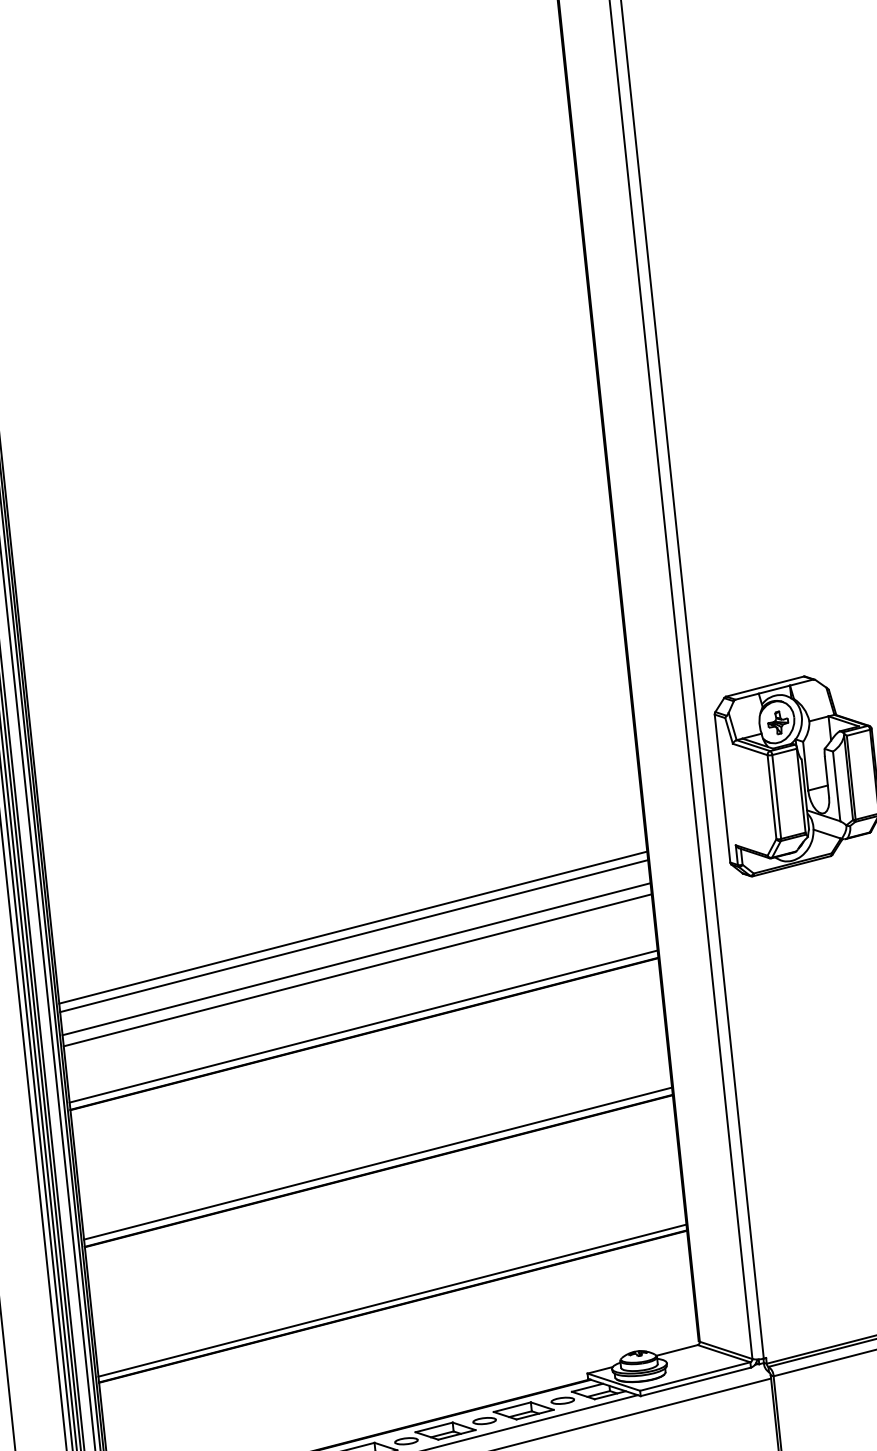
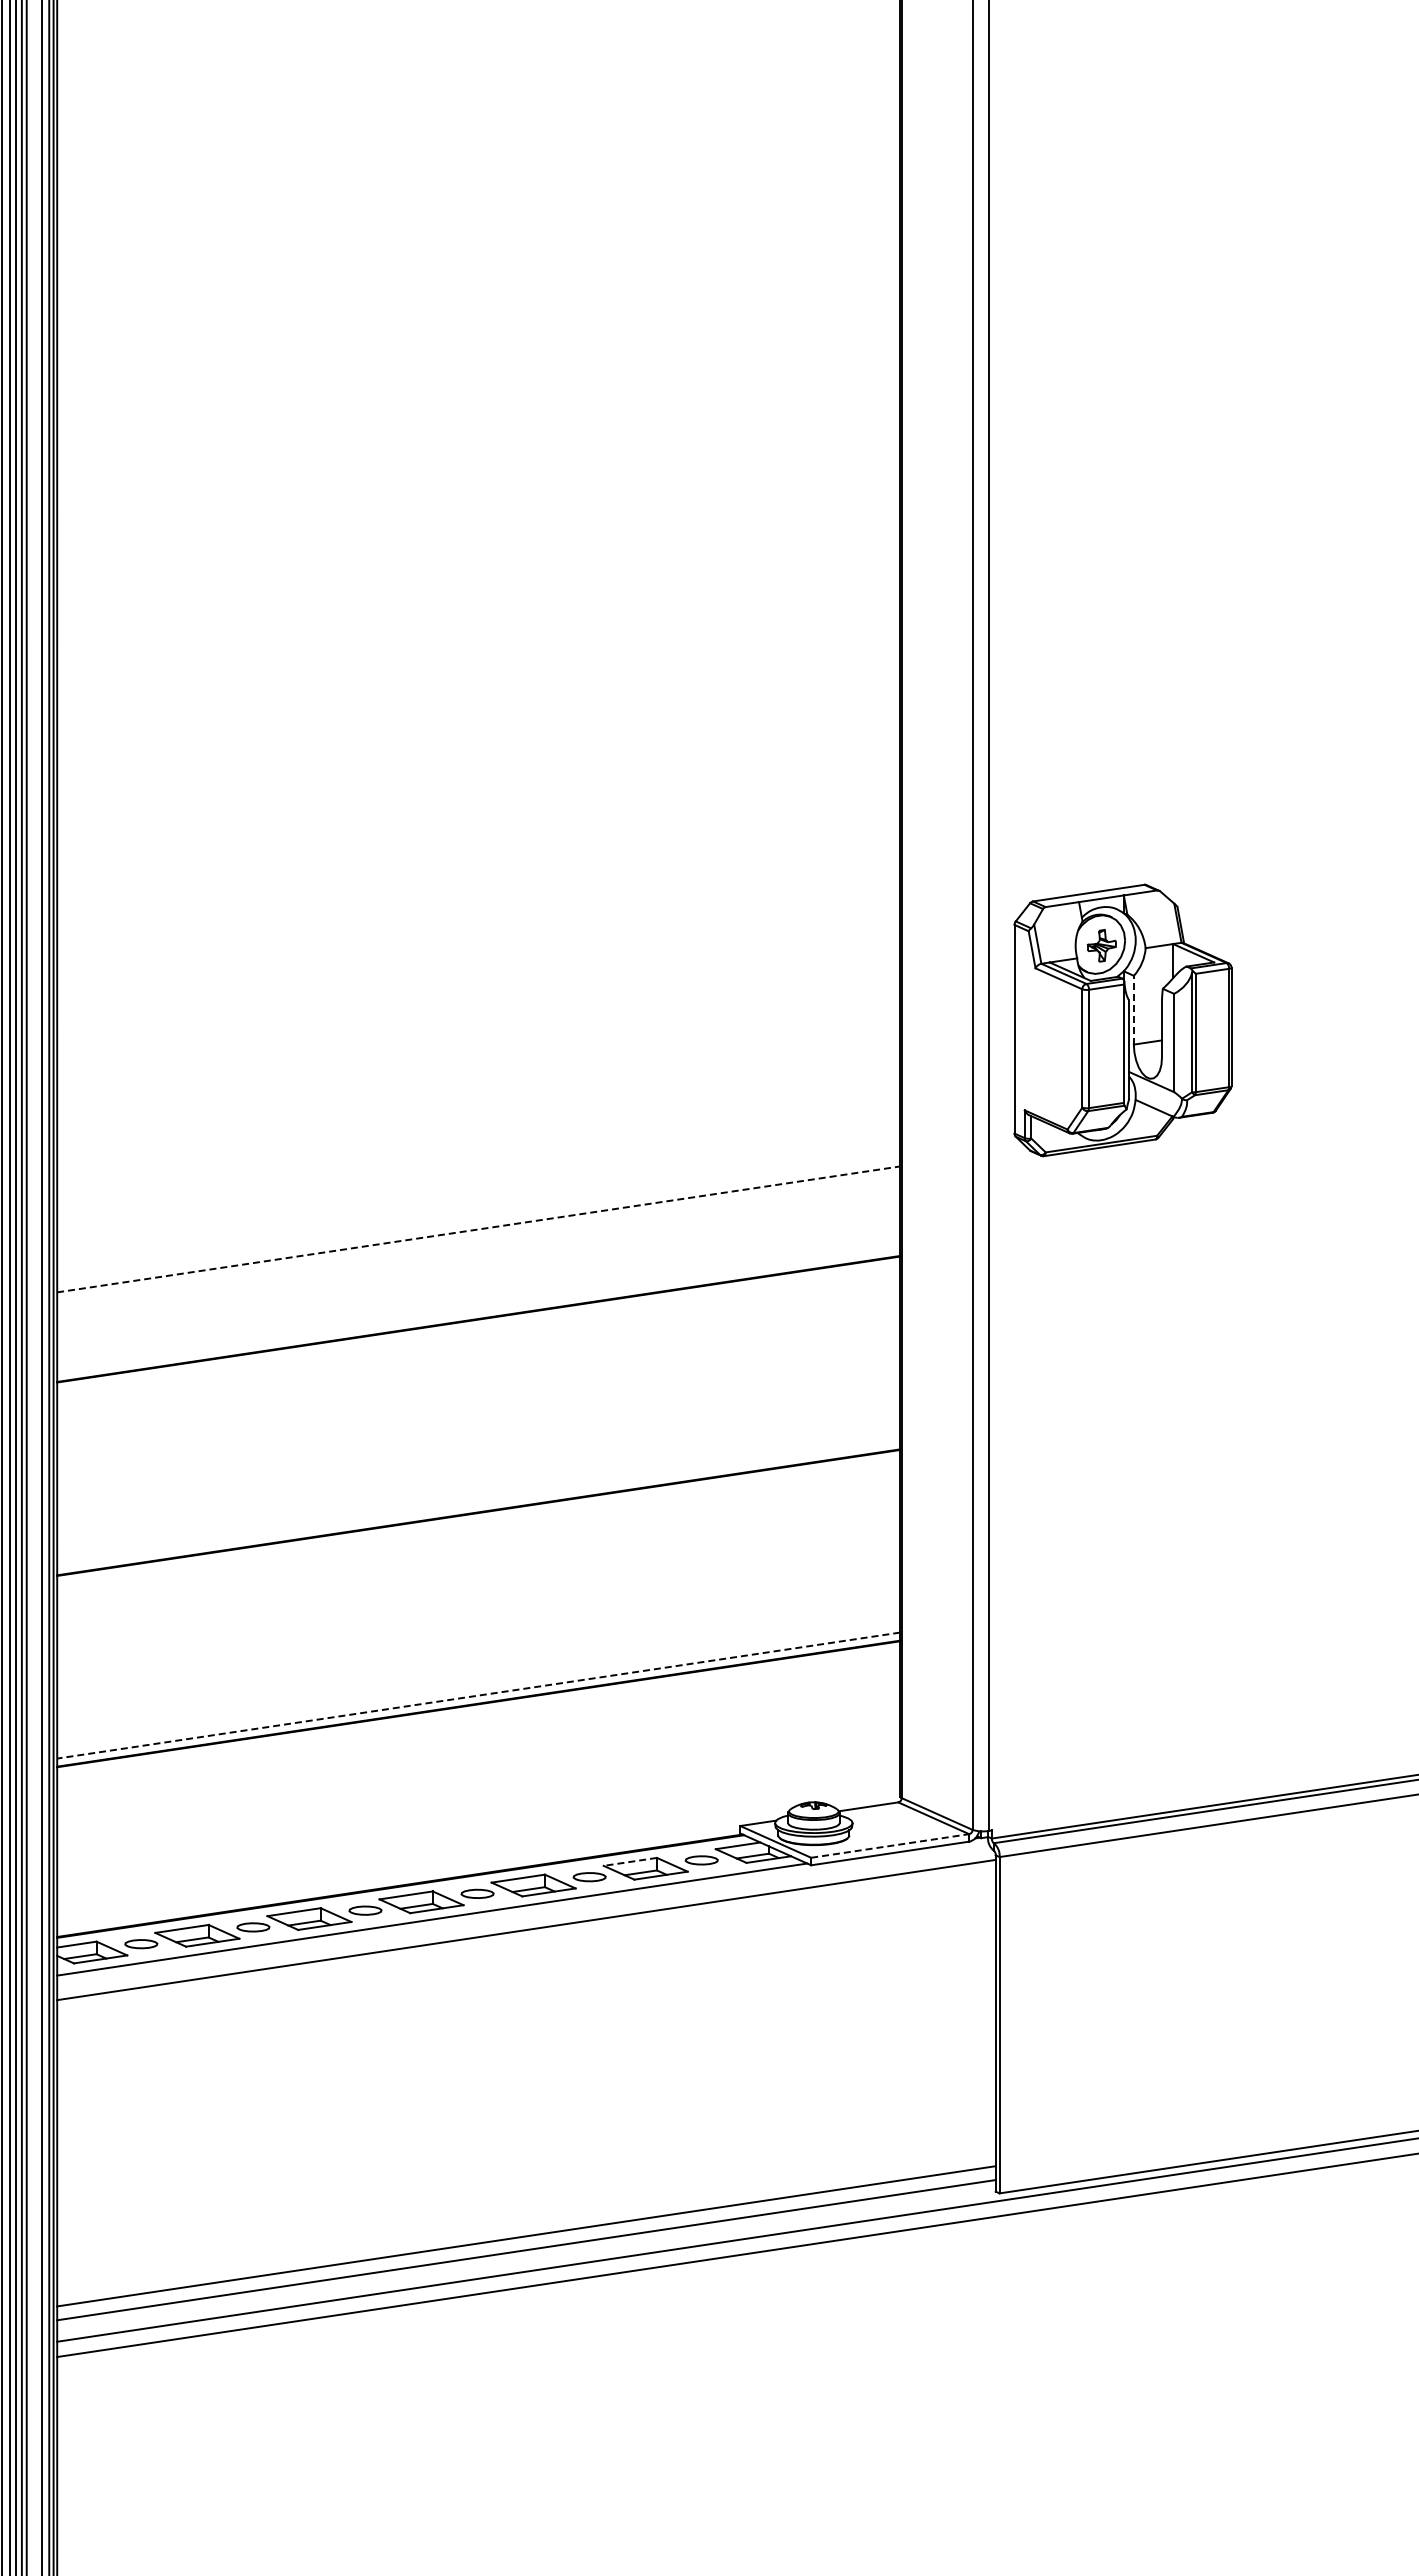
line: (805, 765) -> (1133, 1009), solid -> dashed
line: (353, 927) -> (478, 1169), removed
line: (354, 936) -> (478, 1181), removed
line: (356, 959) -> (478, 1213), removed
line: (358, 970) -> (479, 1229), solid -> dashed
line: (363, 1026) -> (478, 1308), removed
line: (377, 1163) -> (478, 1502), removed
line: (392, 1300) -> (478, 1695), solid -> dashed
line: (695, 1376) -> (890, 1845), solid -> dashed
line: (512, 1406) -> (630, 1861), solid -> dashed

